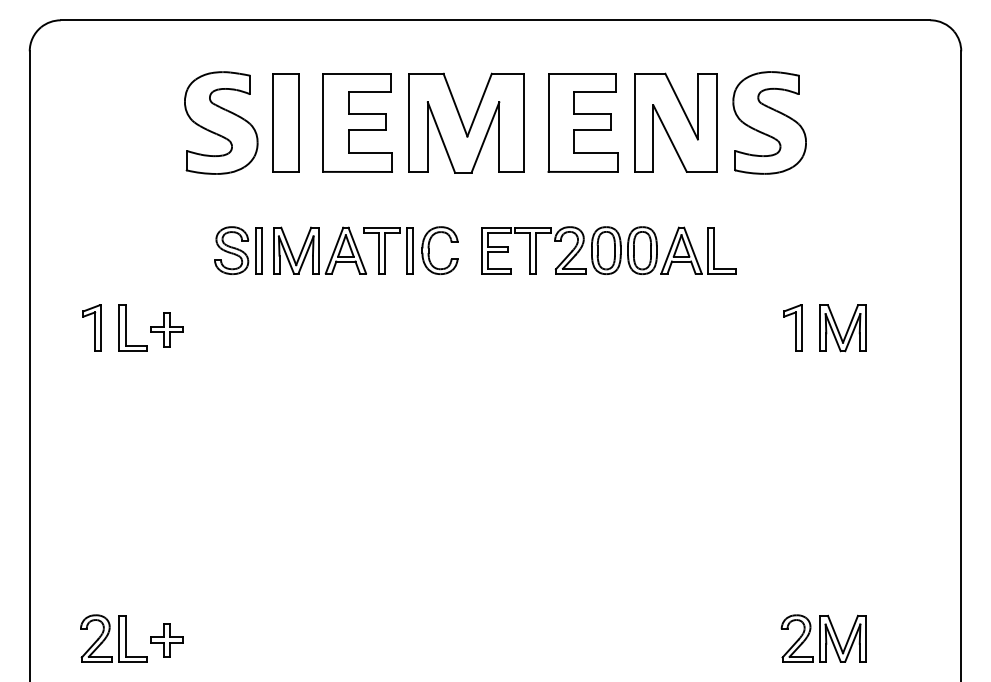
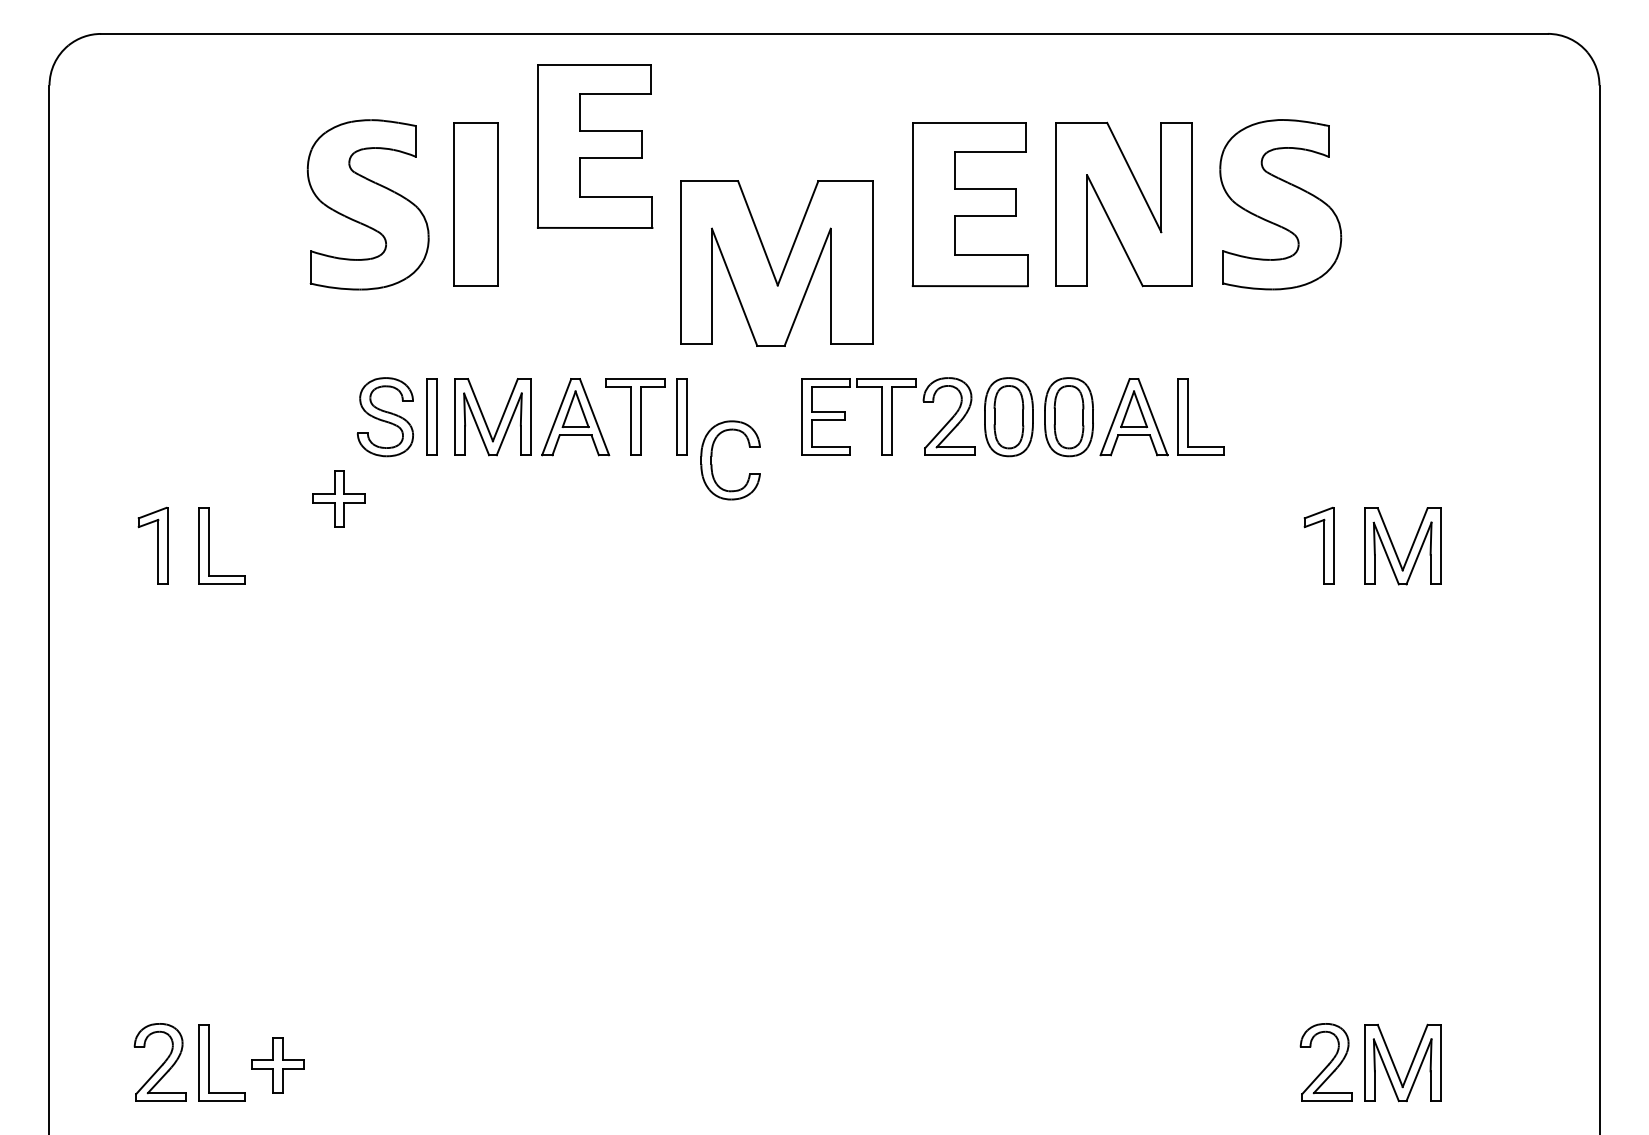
part: (357, 122) -> (594, 145), moved
part: (466, 122) -> (776, 262), moved
part: (429, 250) -> (713, 460), moved
part: (166, 329) -> (338, 498), moved

